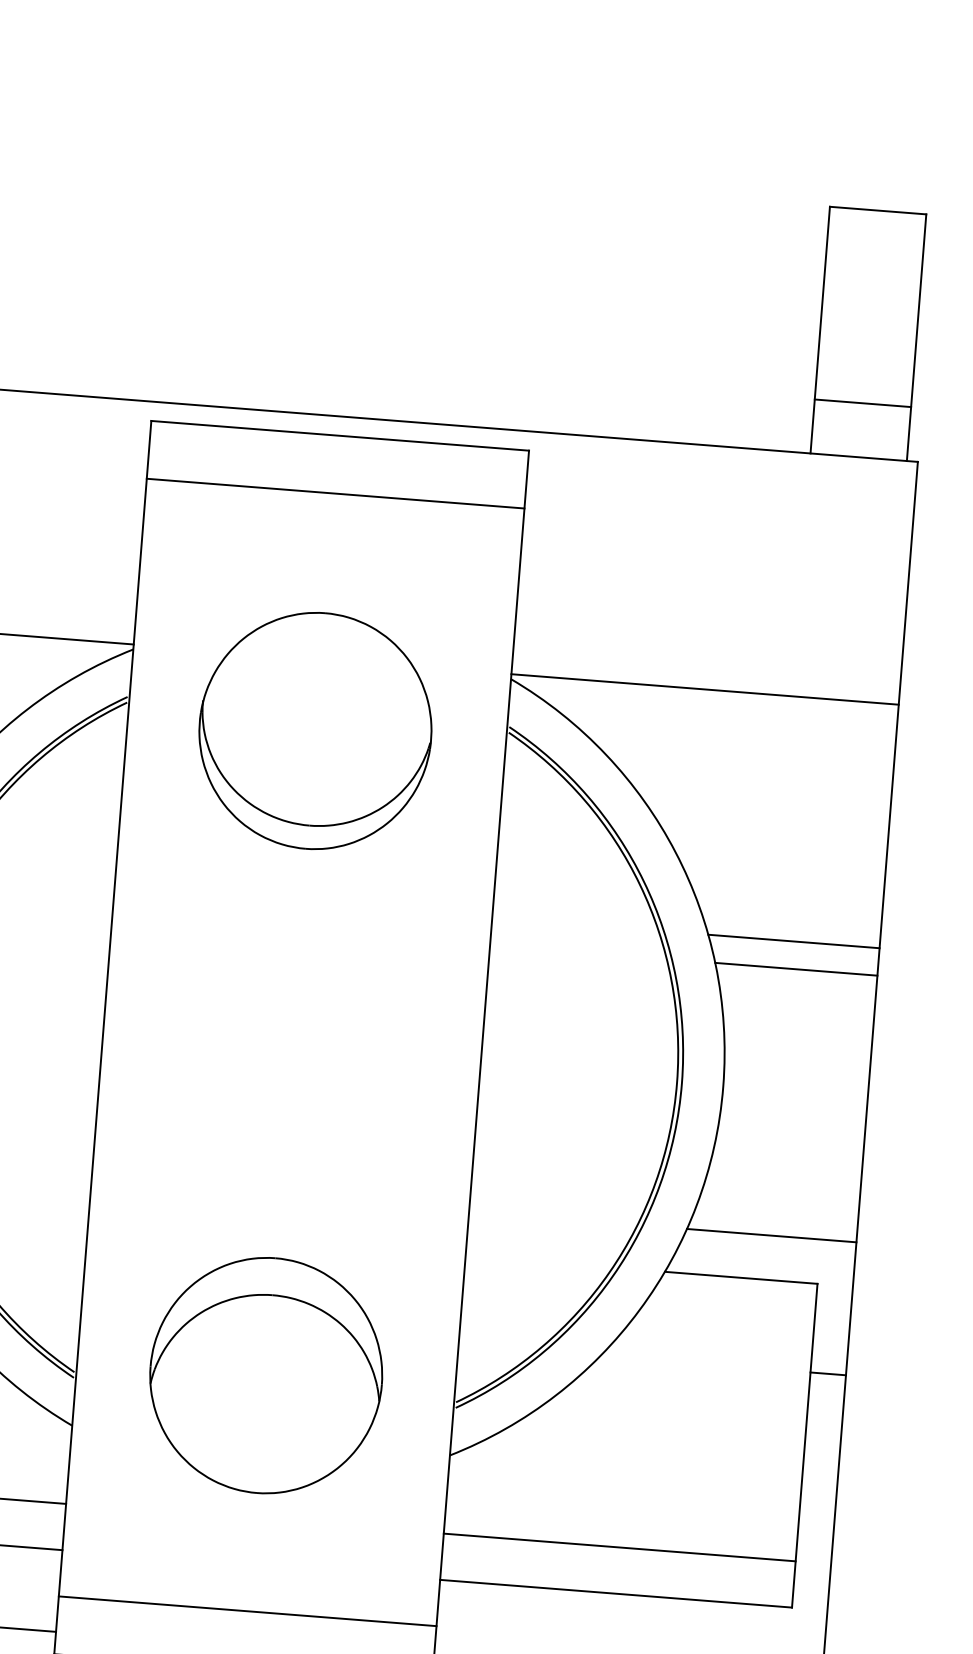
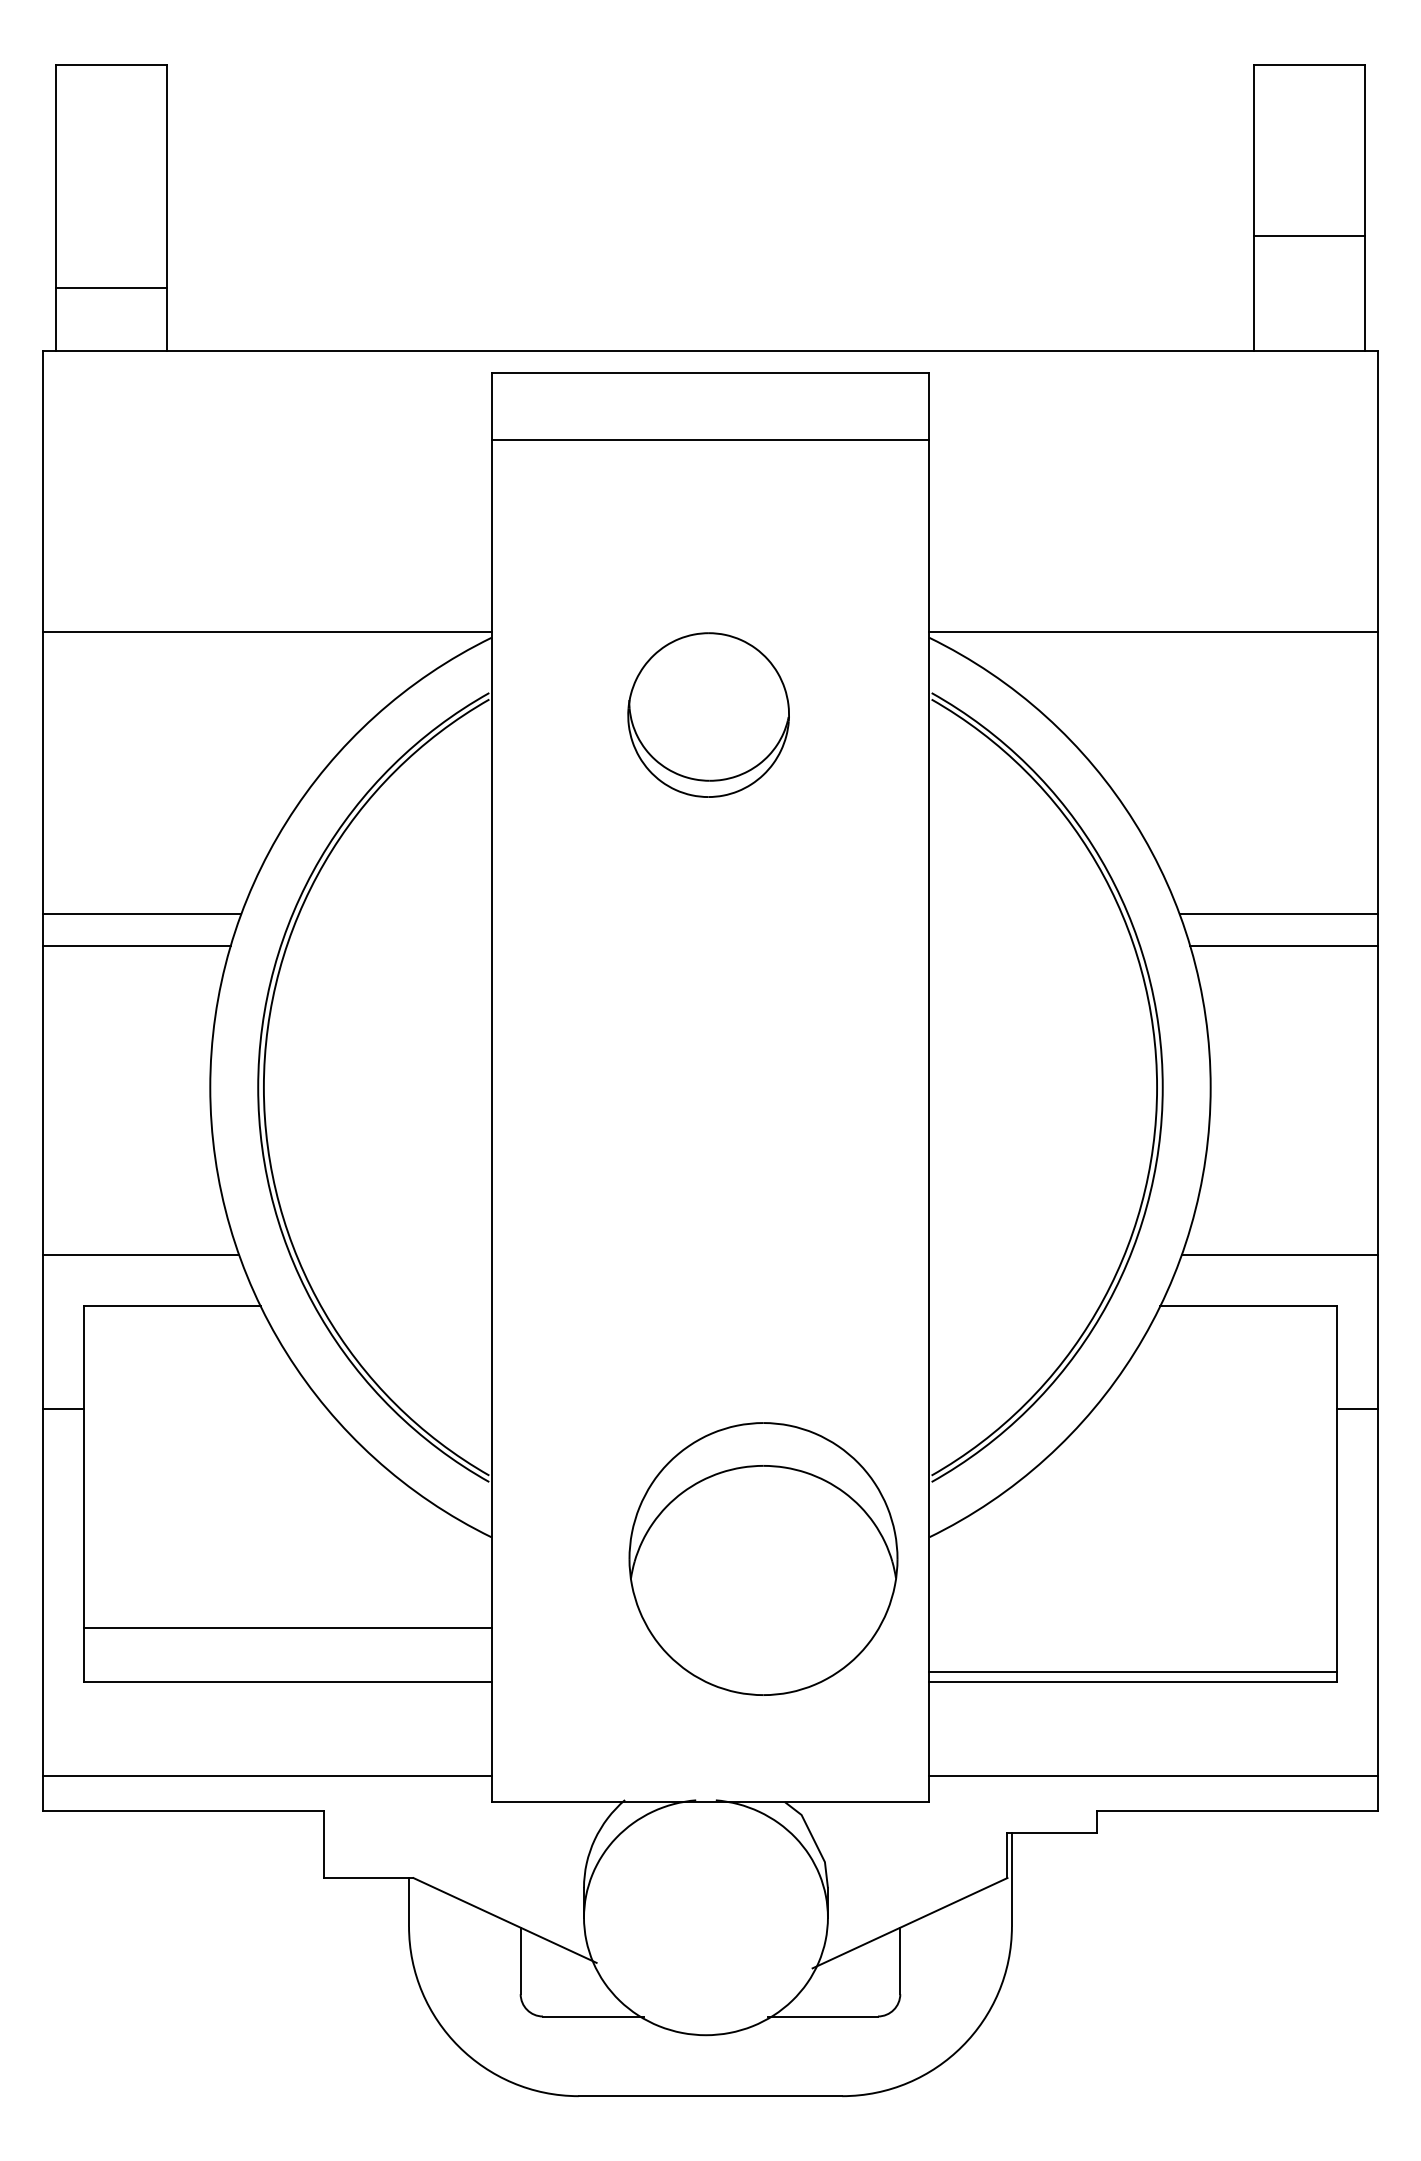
line: (862, 403) -> (1309, 236), moved
part: (315, 730) -> (708, 714), size x0.6
part: (266, 1375) -> (763, 1558), moved
line: (620, 1547) -> (1133, 1671), moved
line: (247, 1611) -> (710, 1735), removed

